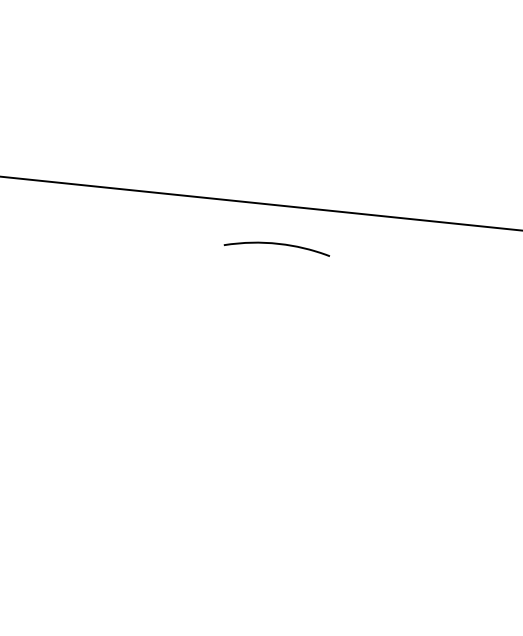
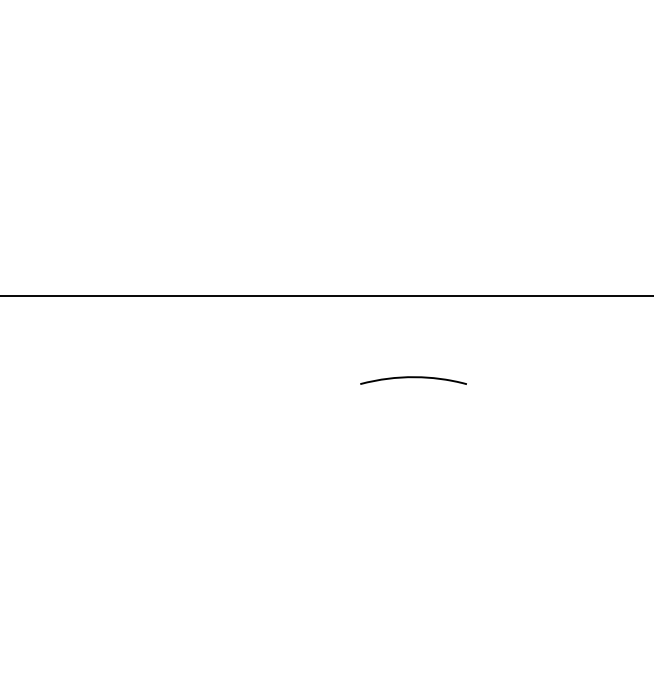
part: (277, 247) -> (413, 380), moved

